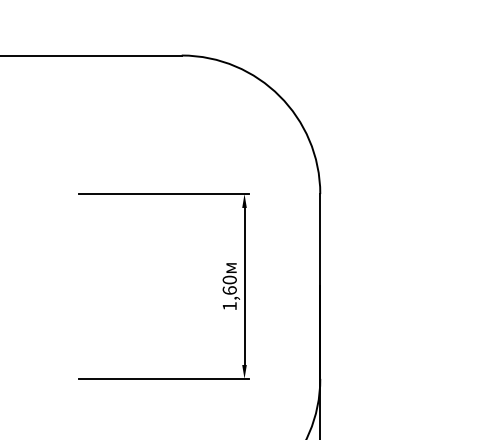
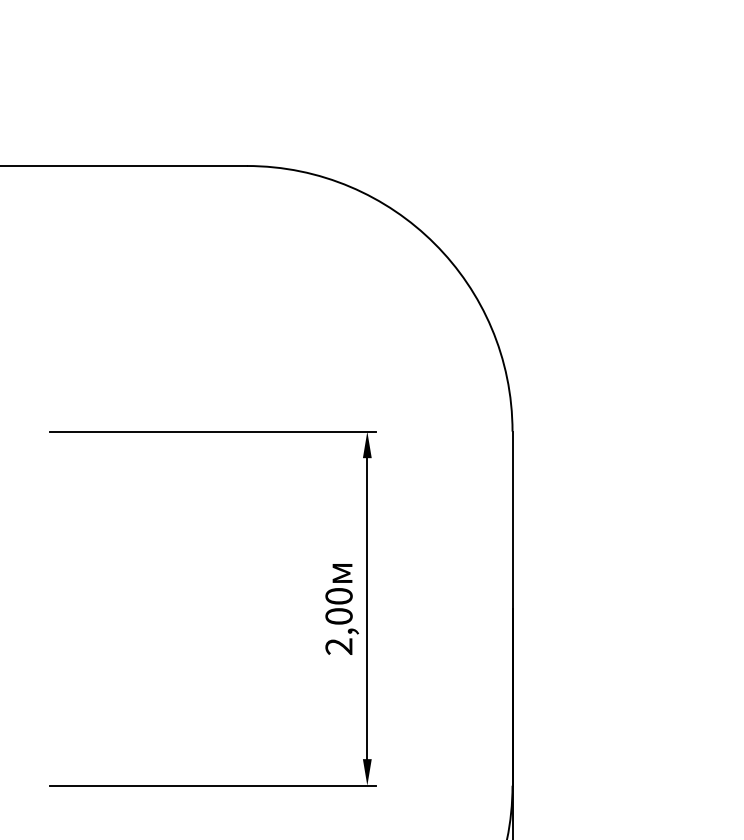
text: (229, 298) -> (338, 631), 1,60 -> 2,00

